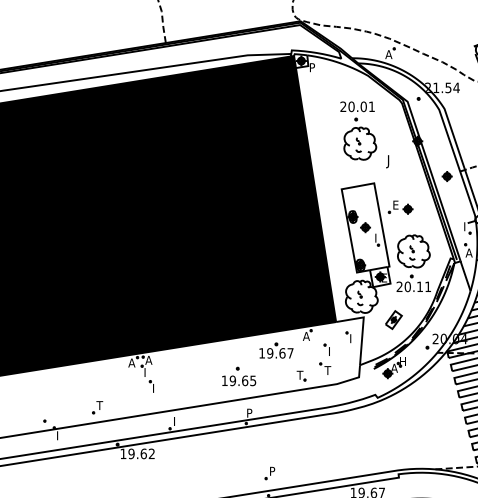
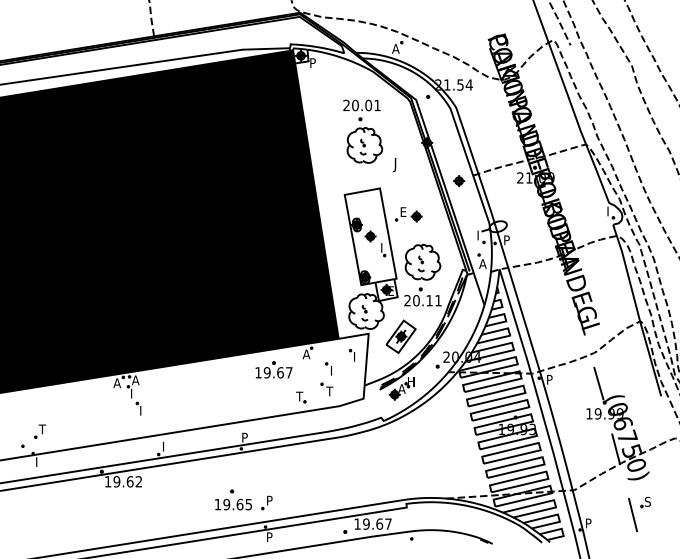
part: (394, 319) -> (401, 336), size x1.67
part: (239, 376) -> (233, 499), moved
part: (97, 407) -> (40, 431), moved

